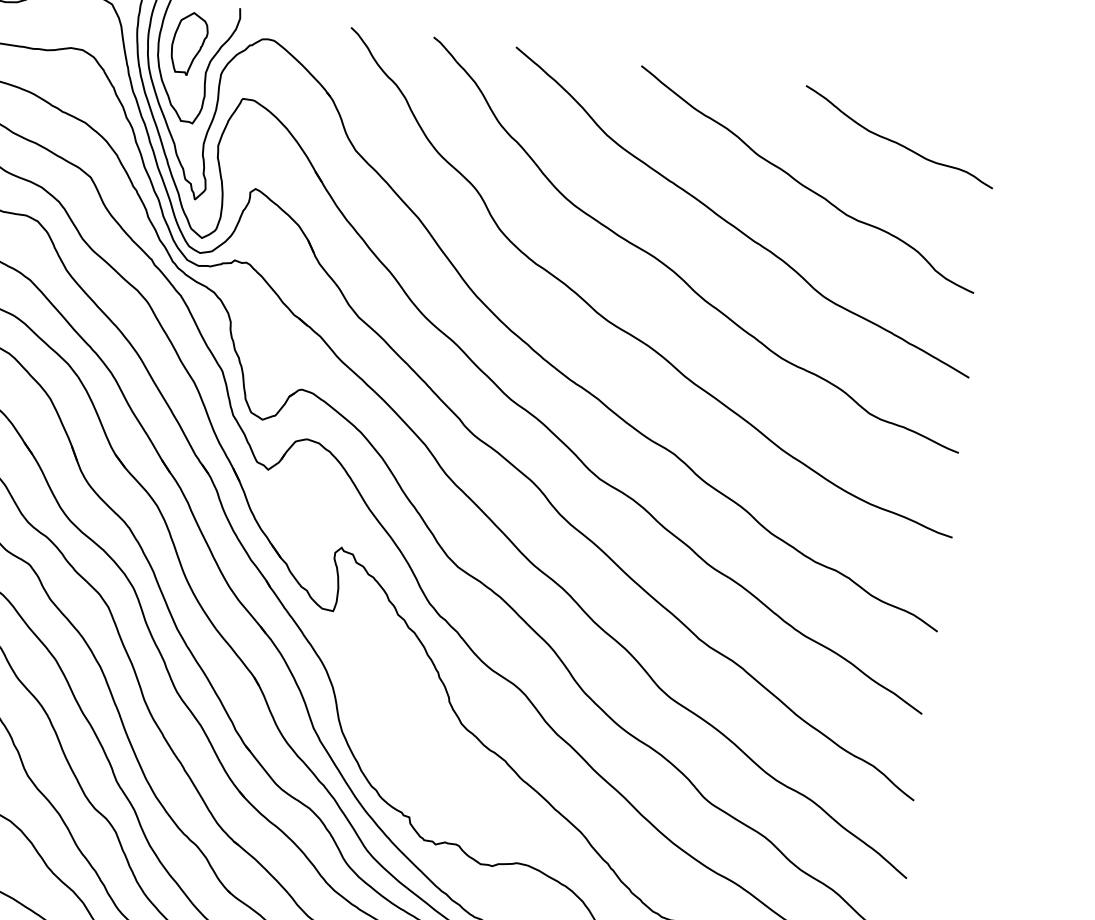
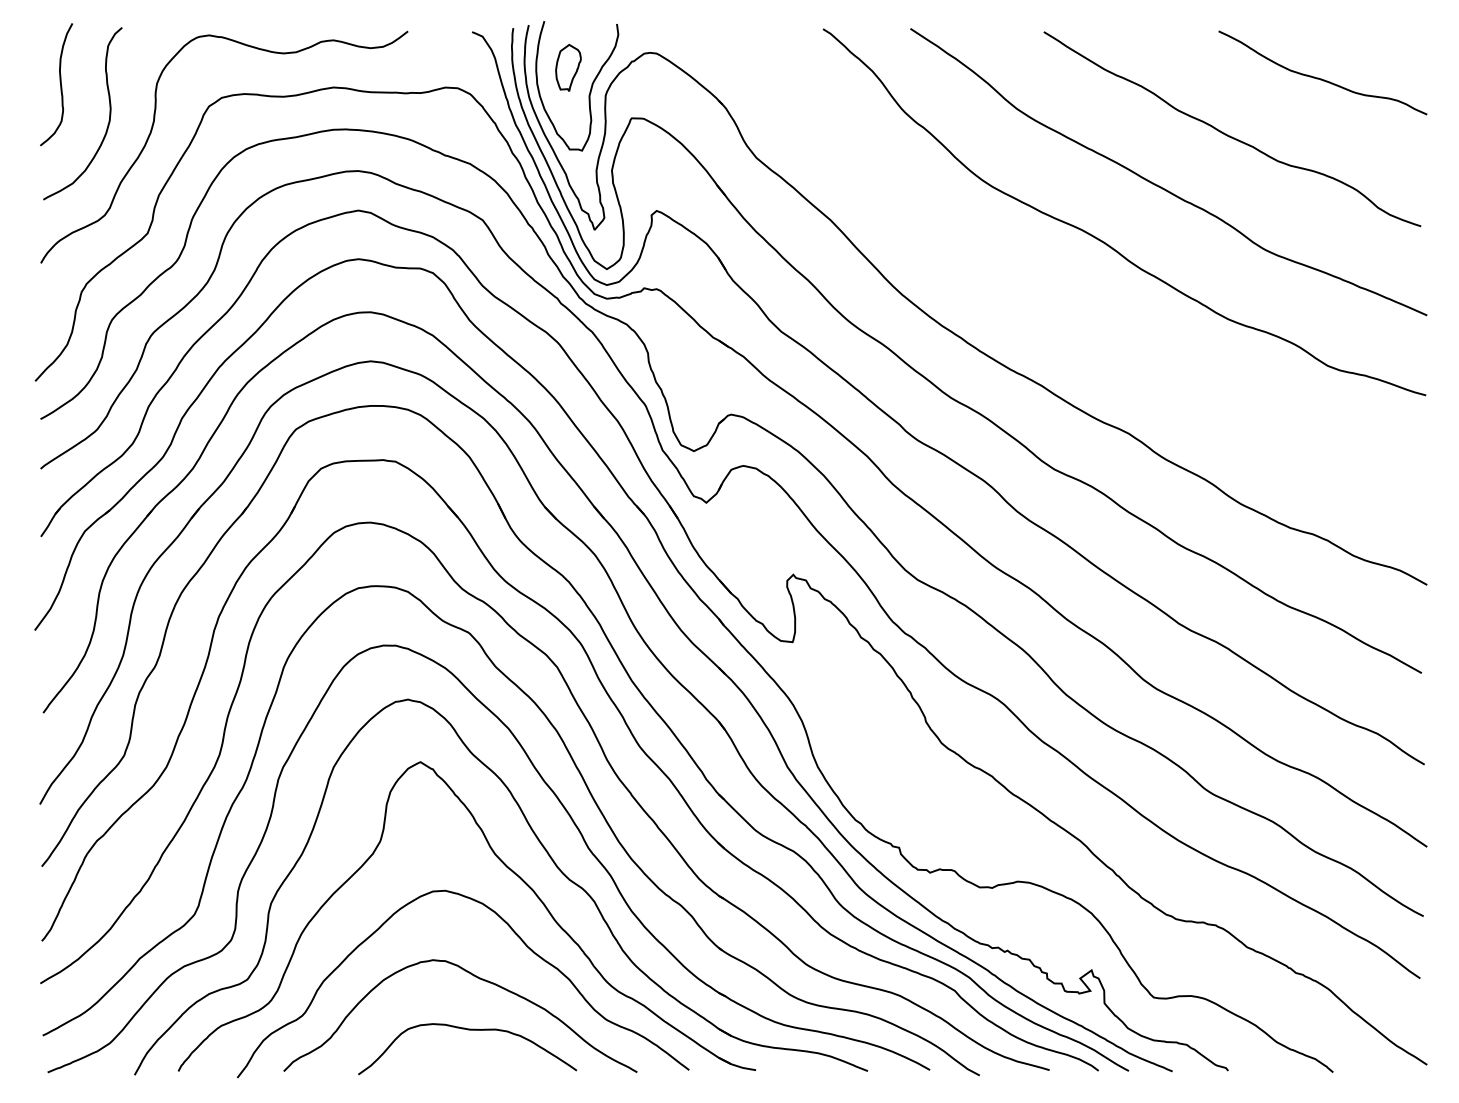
part: (189, 43) -> (568, 67), size x0.7
curve: (625, 330) -> (1061, 310), removed

